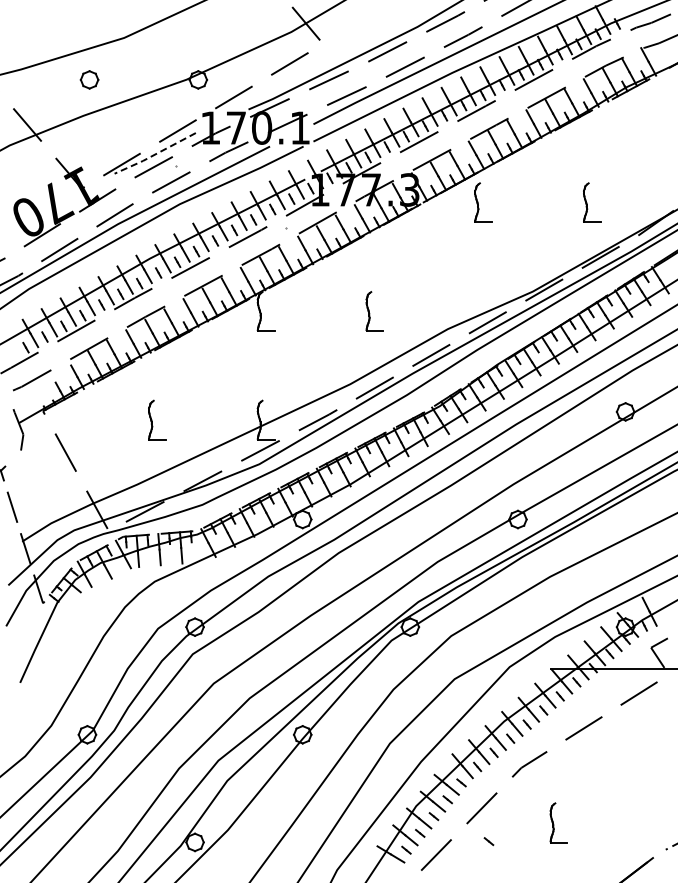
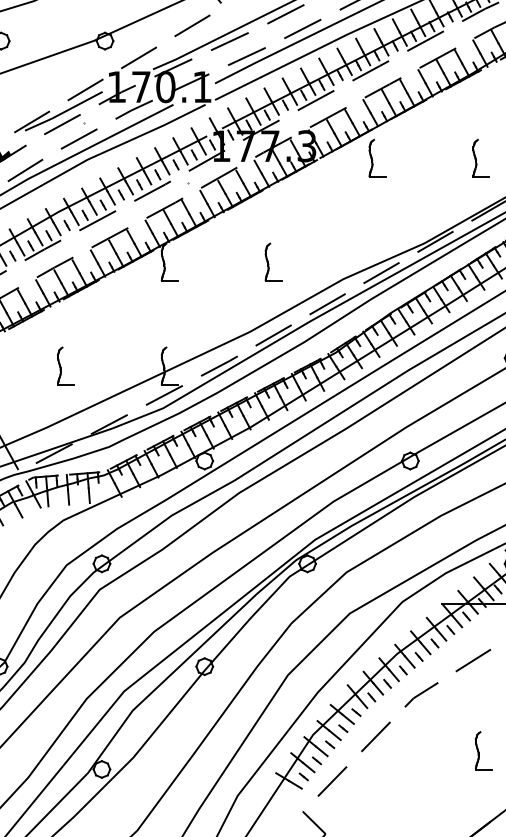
line: (154, 154) -> (63, 112), dashed -> solid
part: (558, 822) -> (483, 750), moved
part: (488, 841) -> (382, 768), removed

